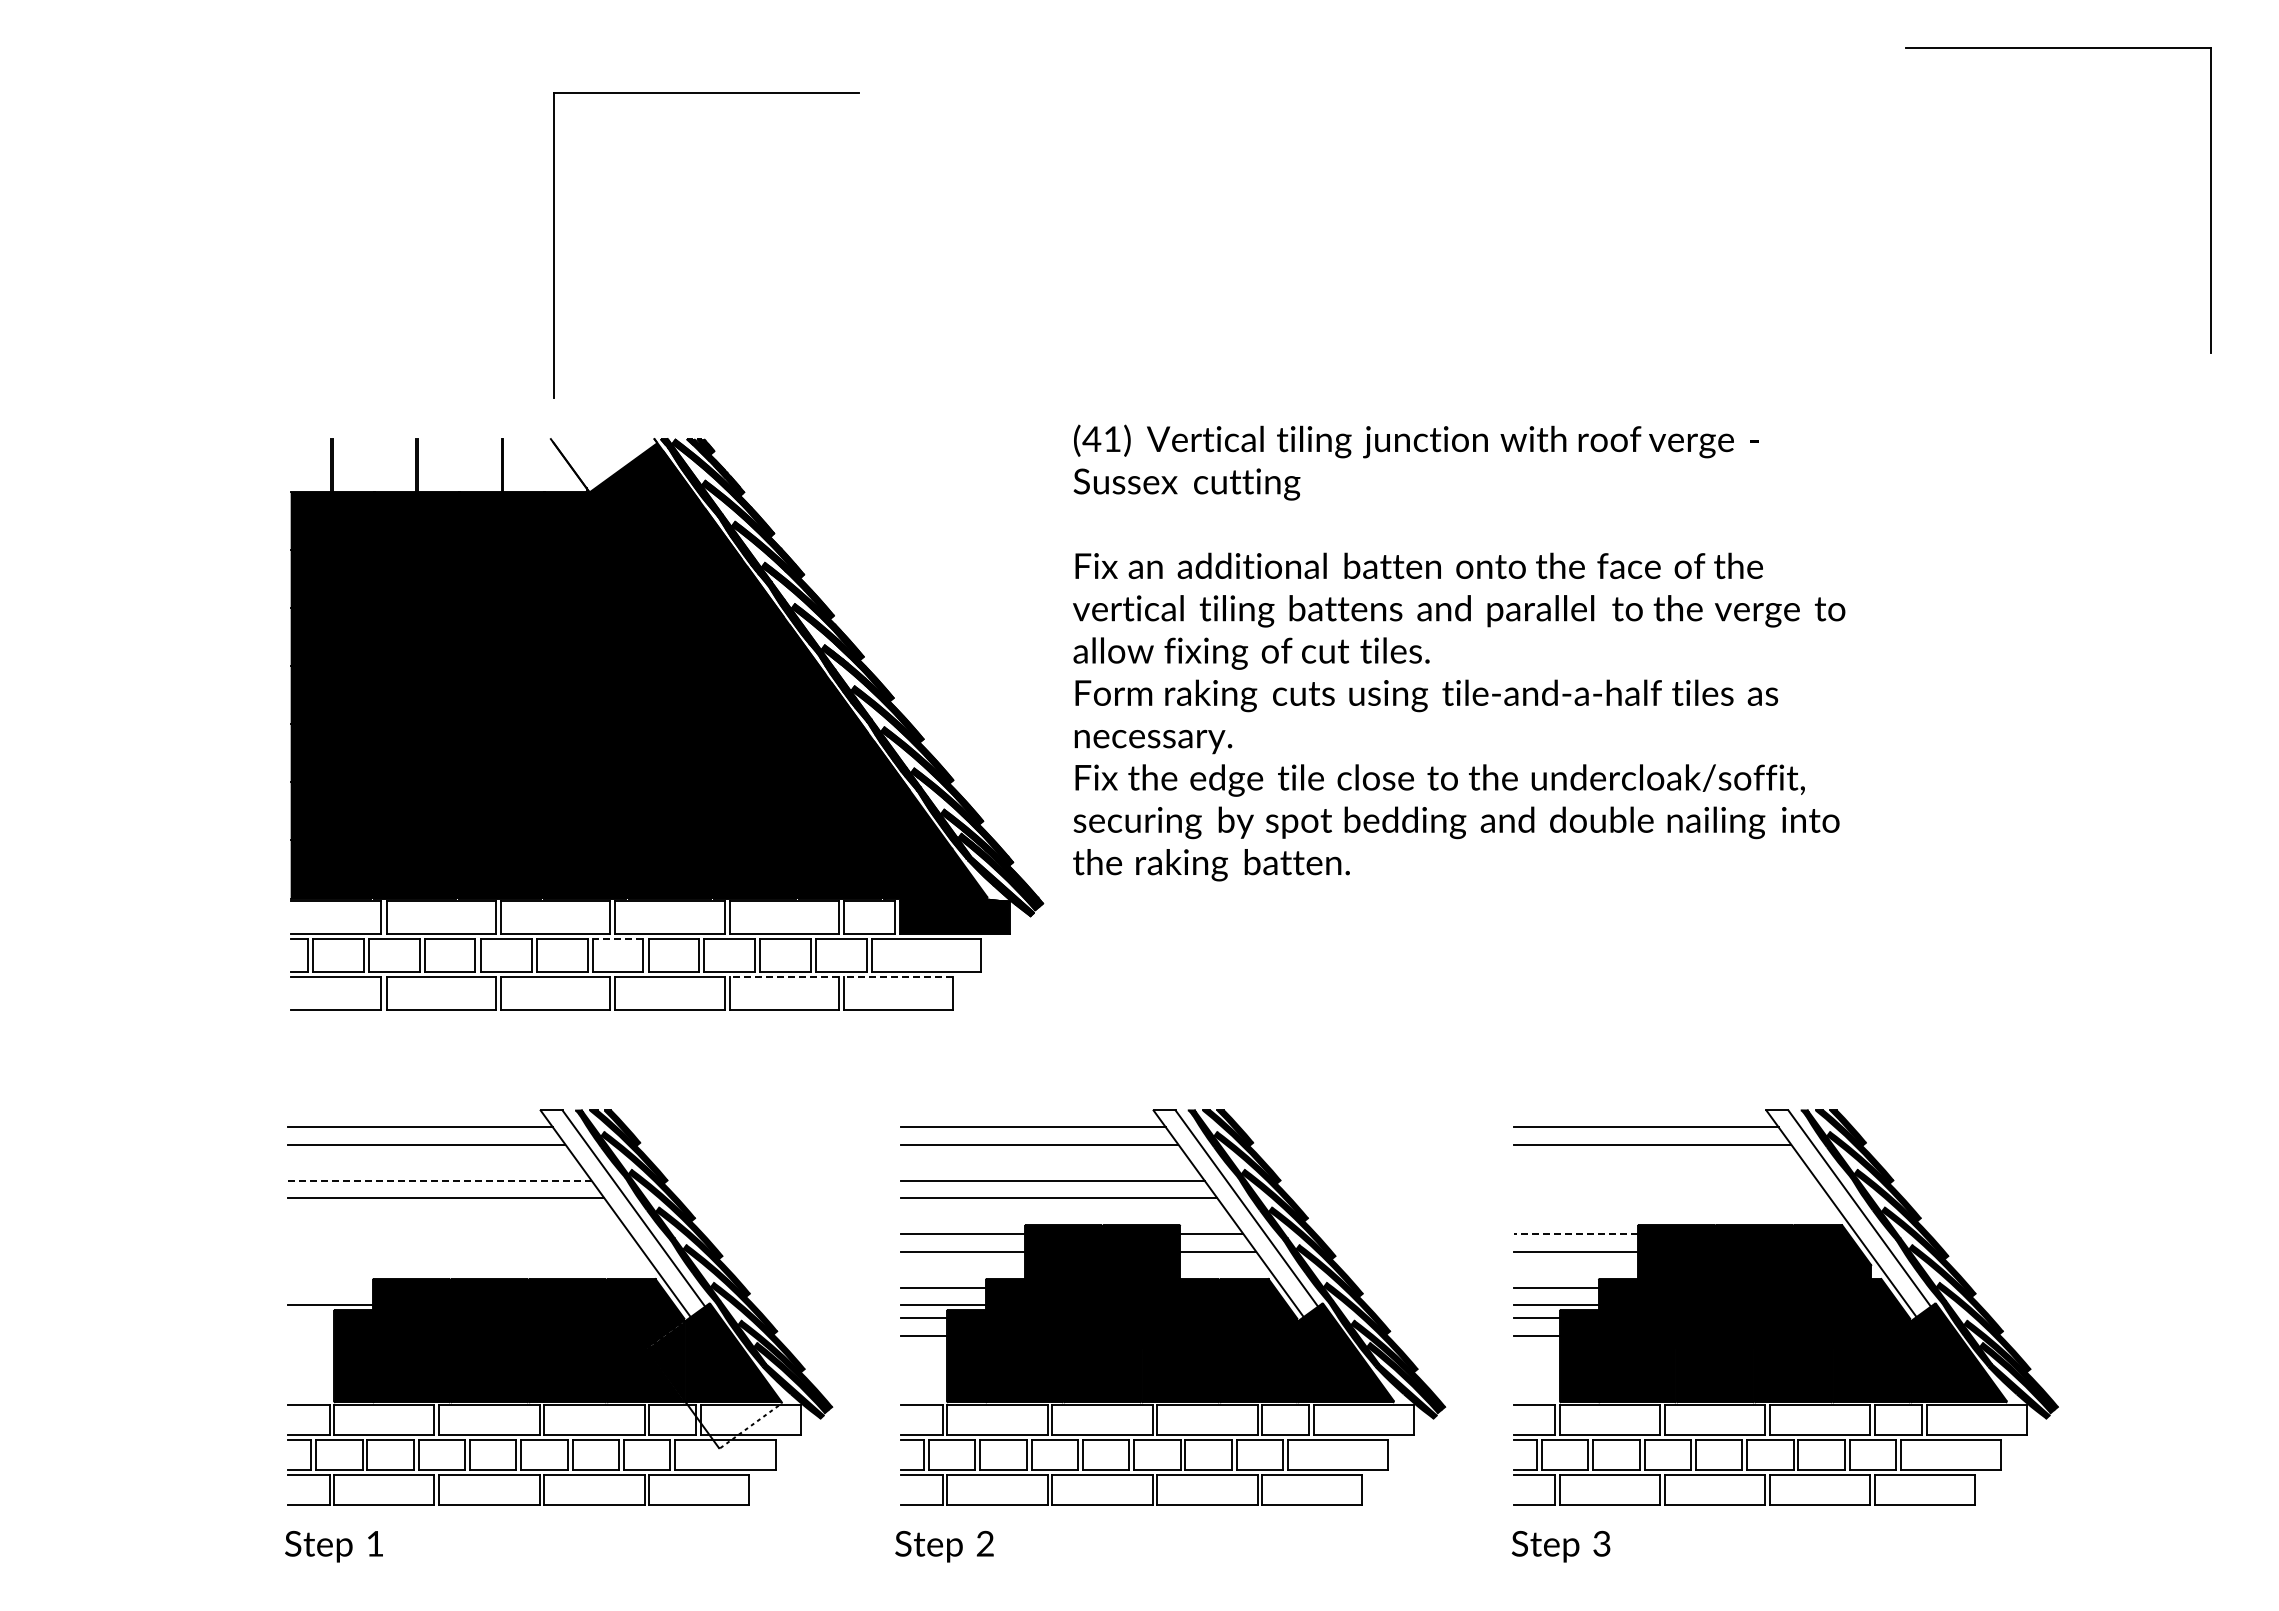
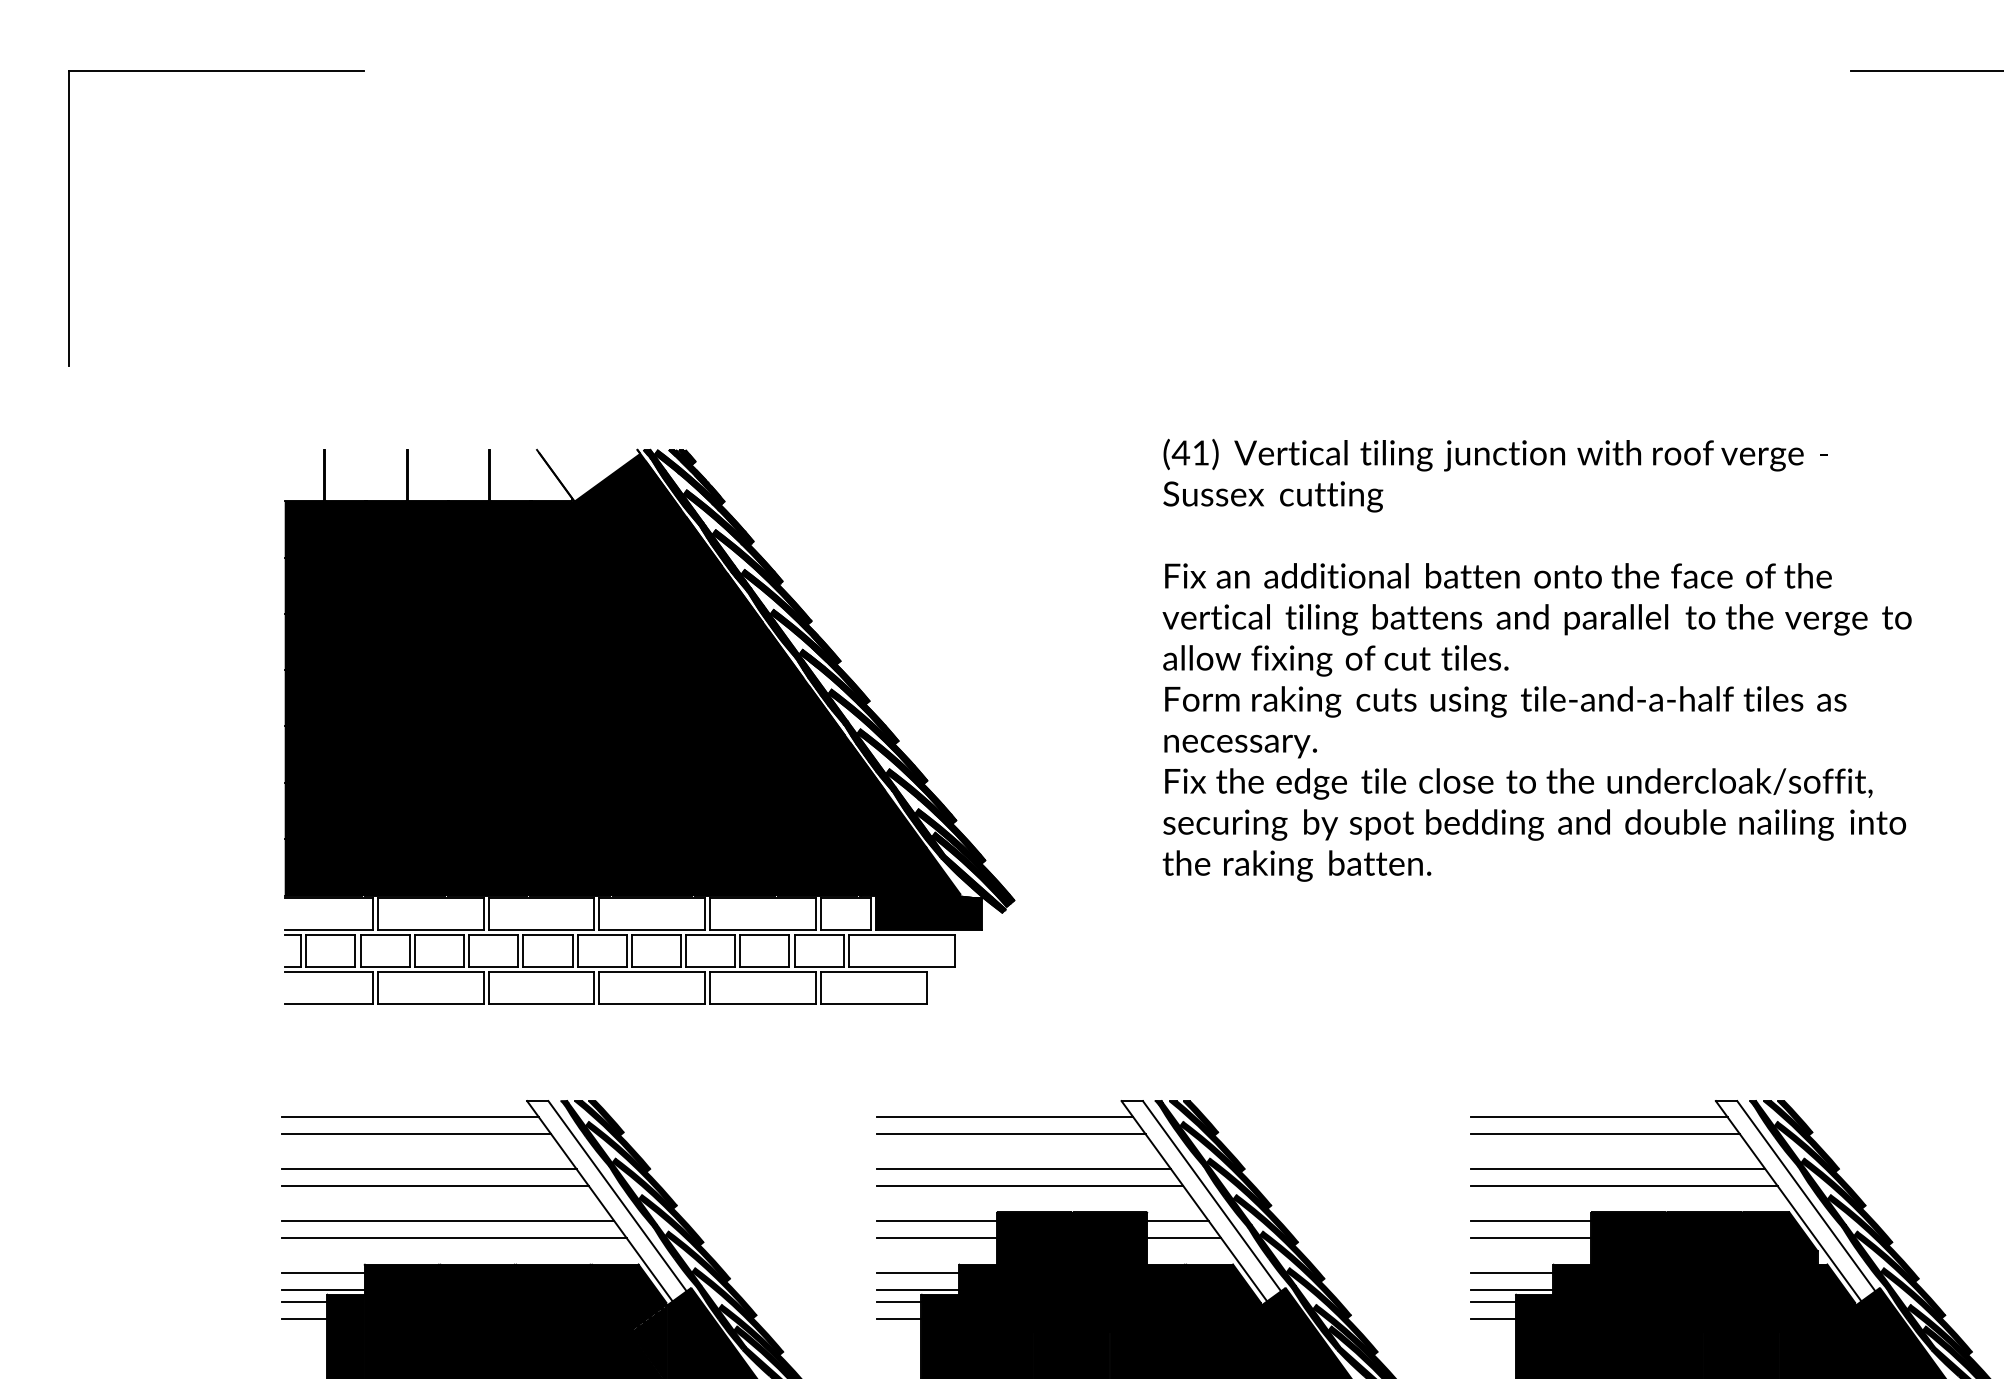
part: (706, 93) -> (216, 71), moved
text: (1459, 652) -> (1537, 659), moved
line: (617, 939) -> (601, 935), dashed -> solid
line: (784, 977) -> (763, 972), dashed -> solid
line: (898, 977) -> (874, 972), dashed -> solid
line: (439, 1180) -> (429, 1168), dashed -> solid
line: (1665, 1180) -> (1617, 1168), added
line: (1672, 1198) -> (1624, 1186), added
line: (459, 1234) -> (448, 1221), added
line: (1576, 1234) -> (1531, 1221), dashed -> solid
line: (465, 1251) -> (454, 1237), added
line: (330, 1287) -> (323, 1272), added
line: (311, 1318) -> (304, 1302), added
line: (311, 1335) -> (304, 1319), added

